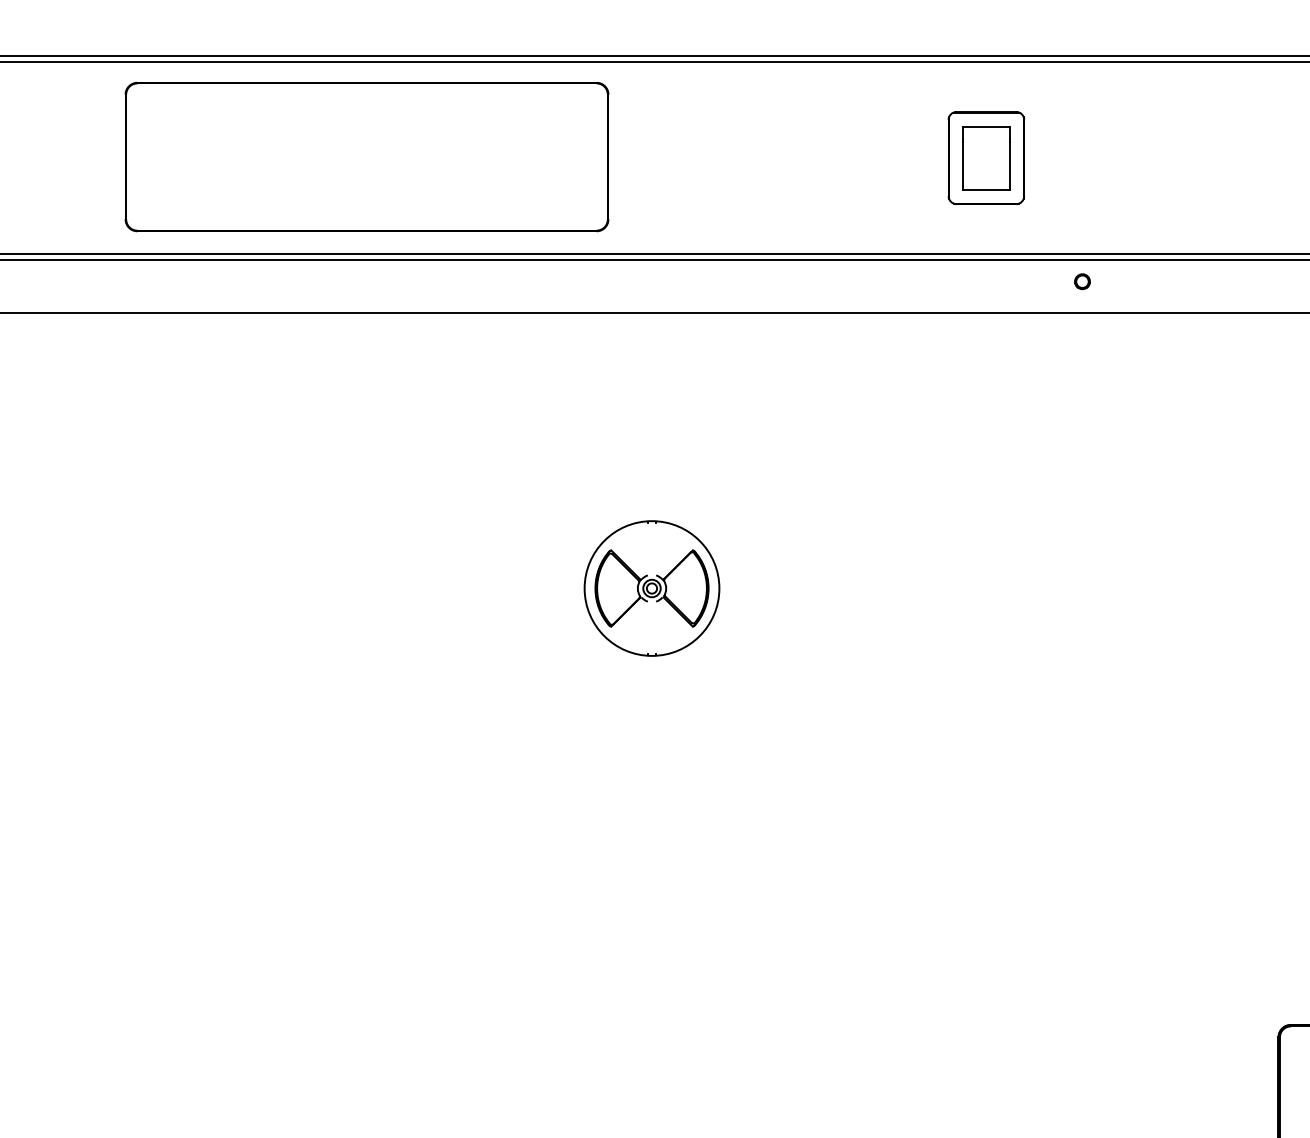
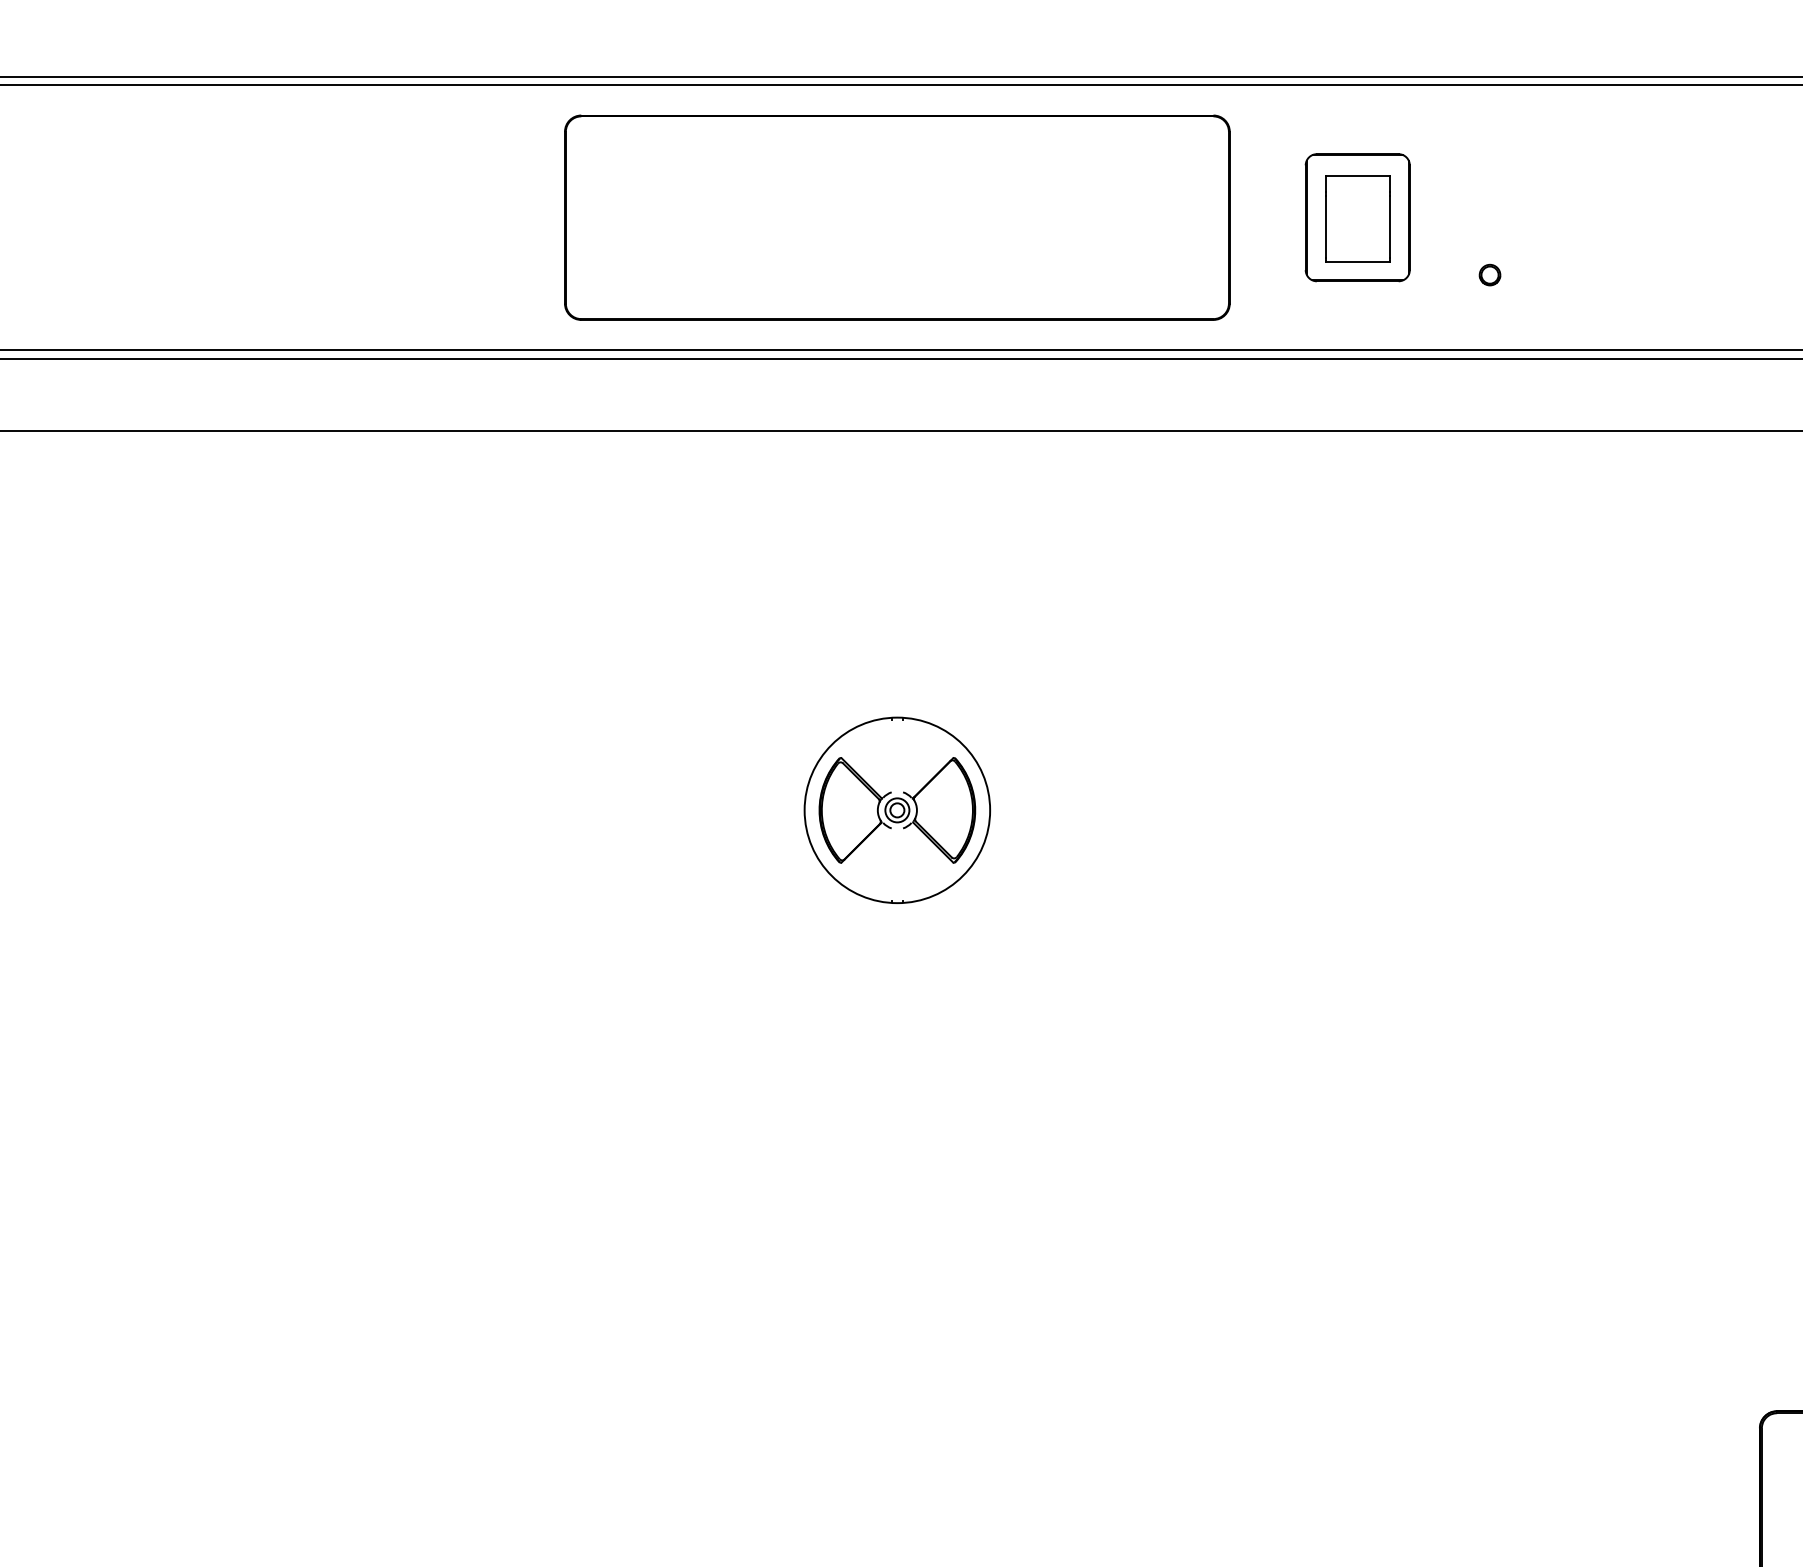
part: (366, 156) -> (896, 216), moved
part: (1082, 281) -> (1490, 274), moved

